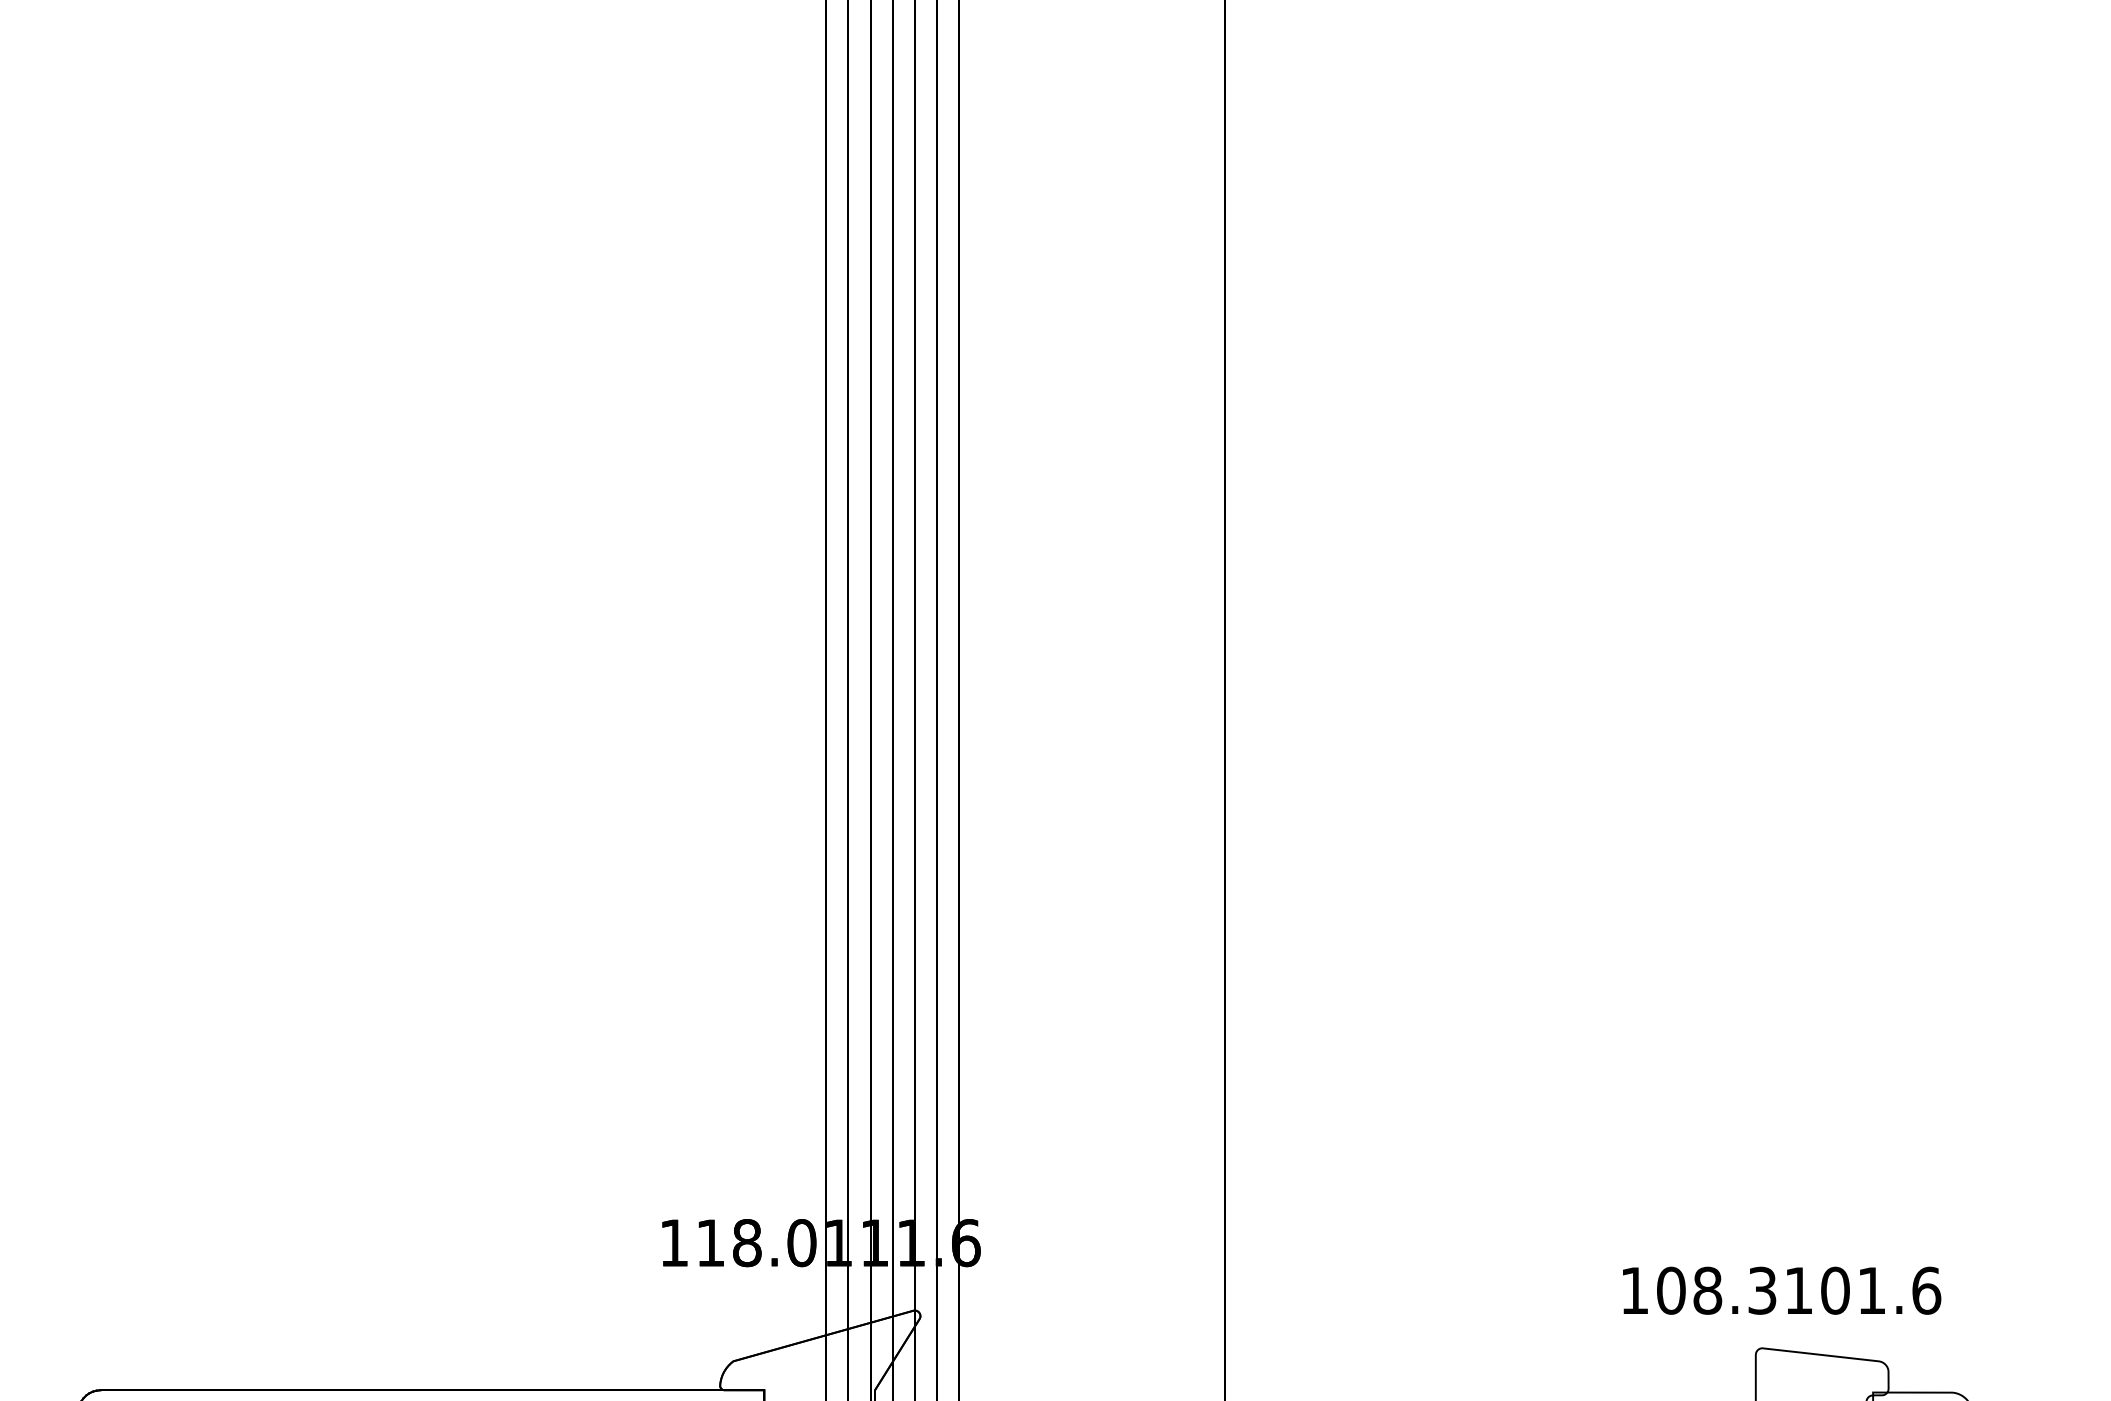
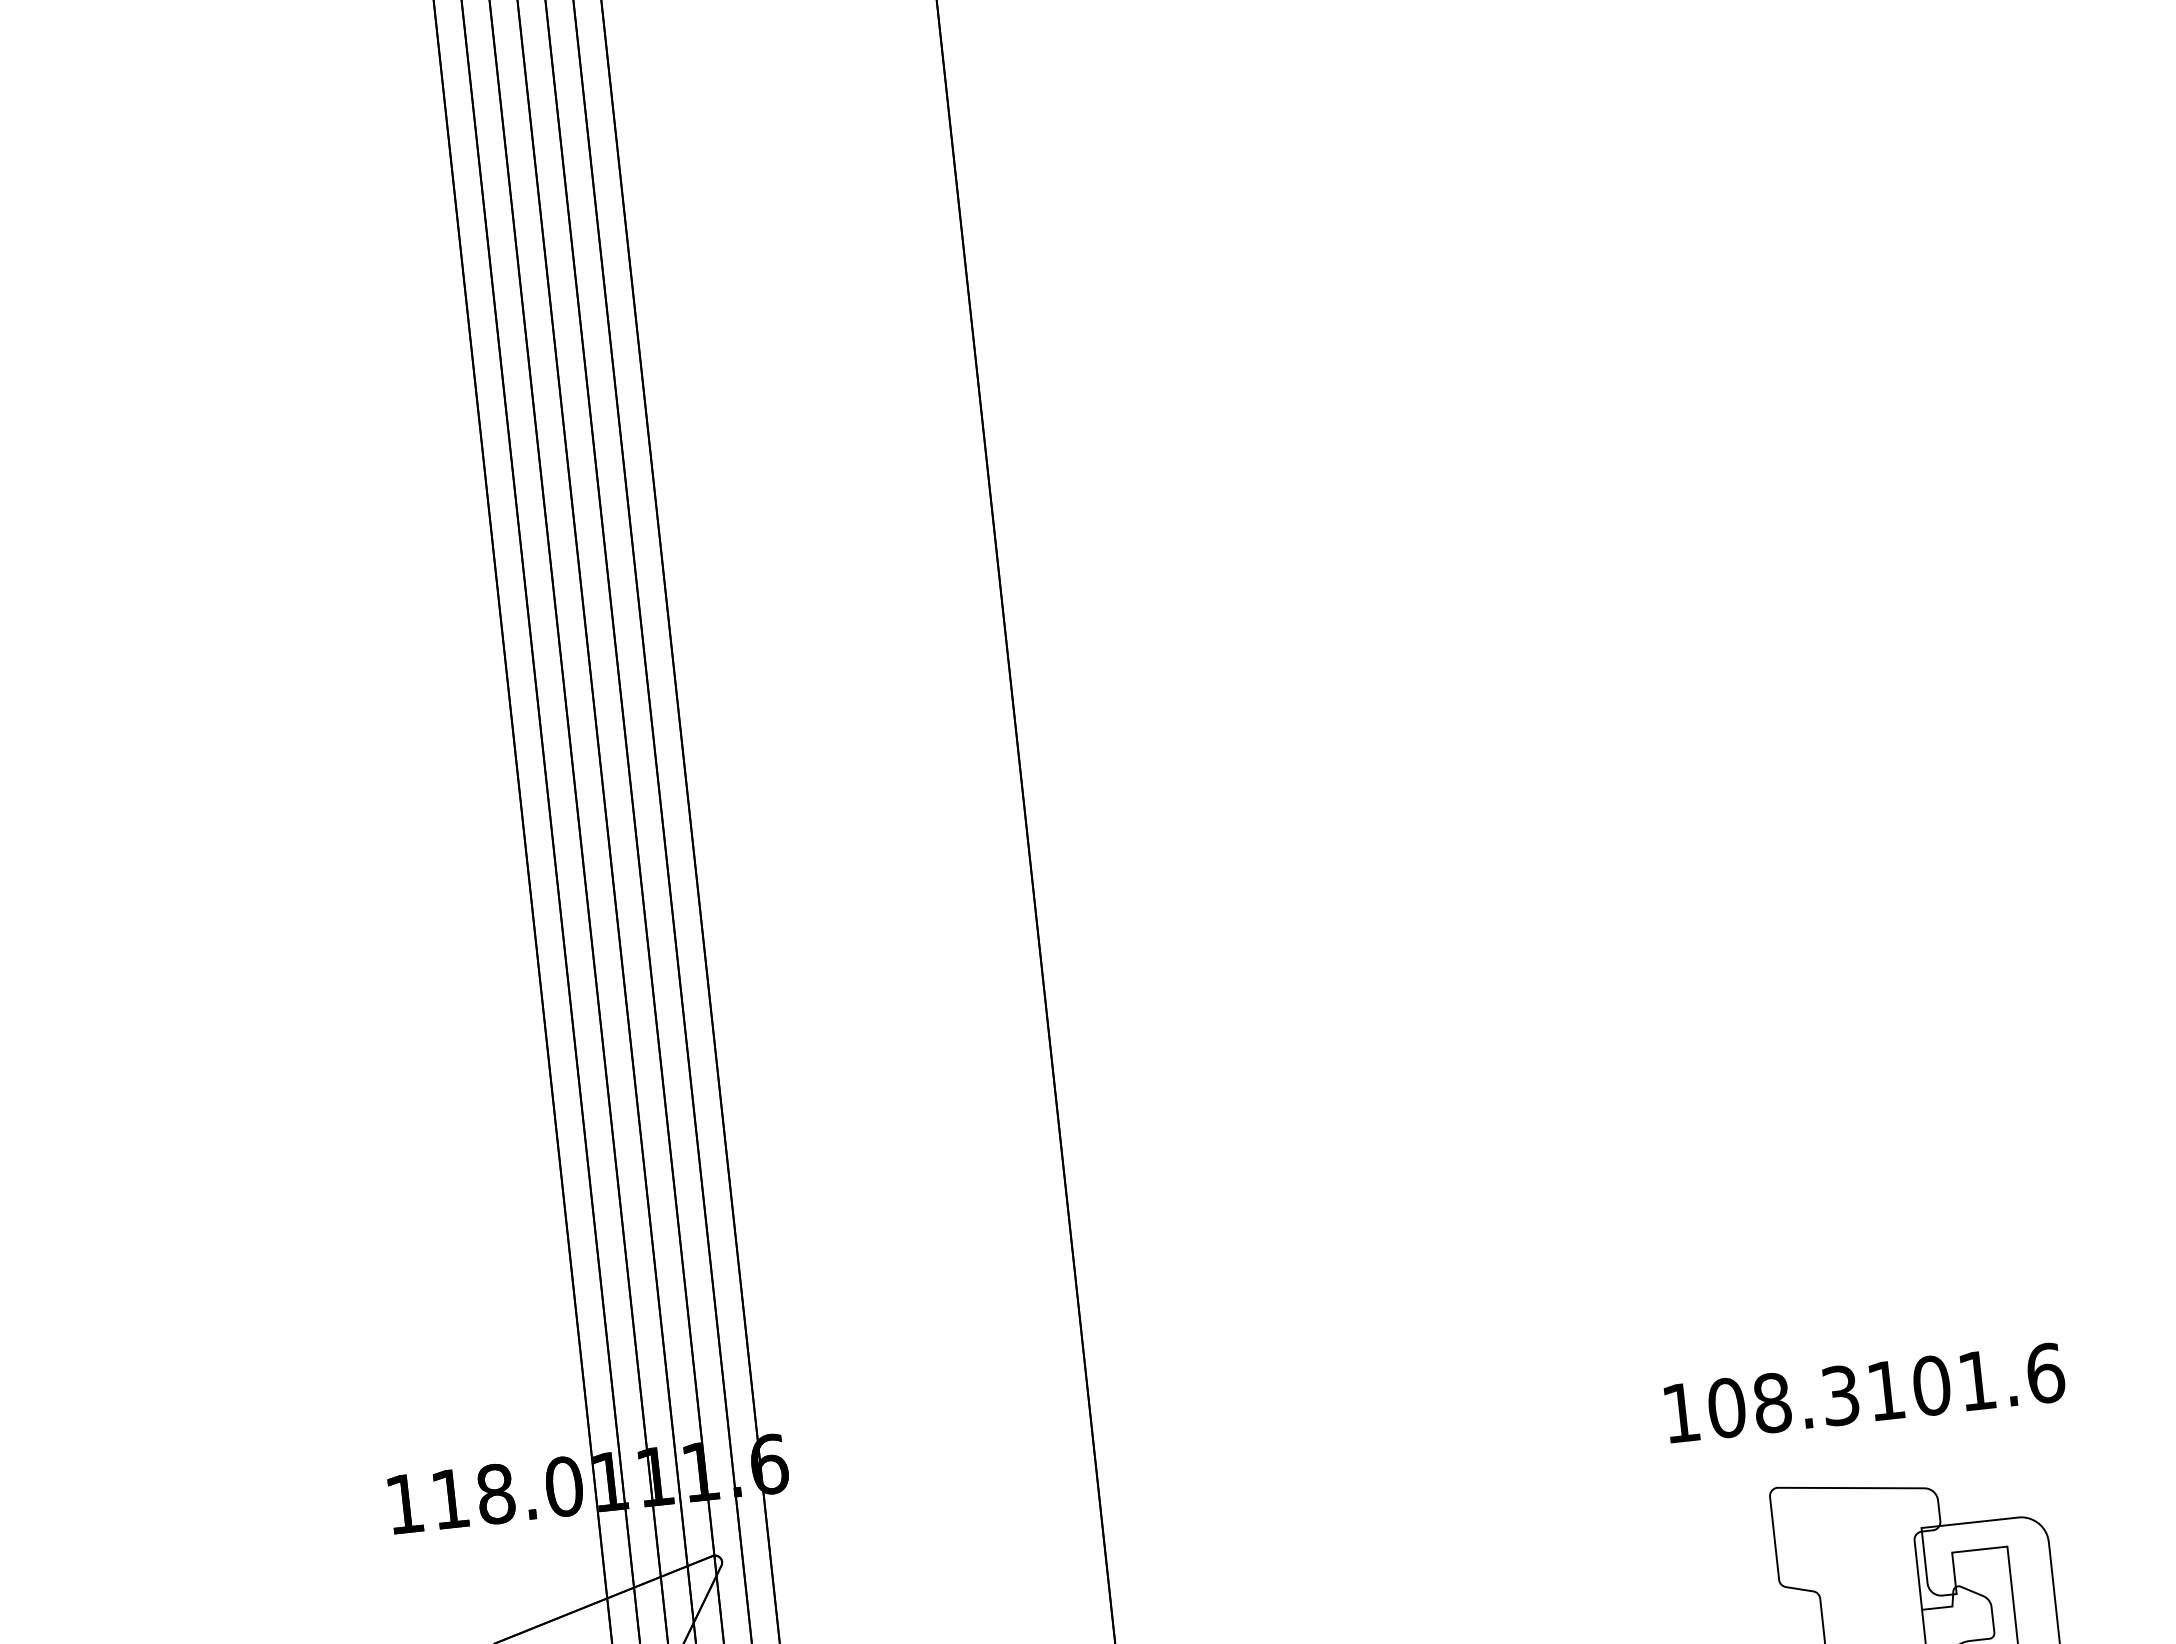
text: (1782, 1290) -> (1865, 1392), moved

